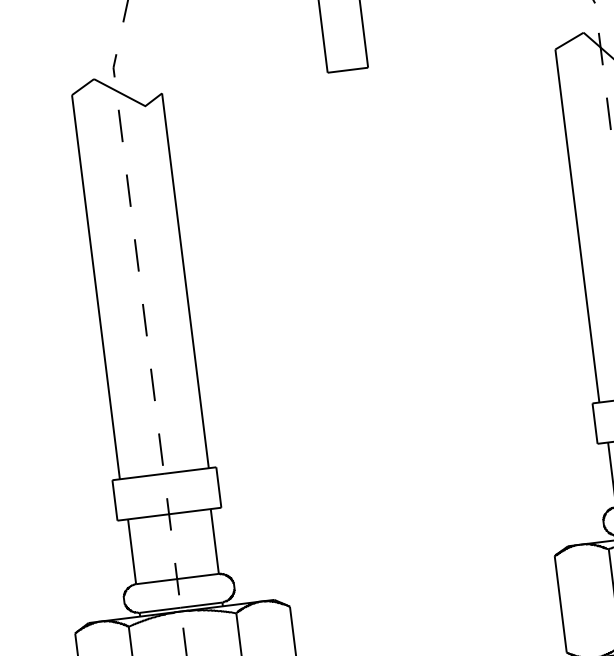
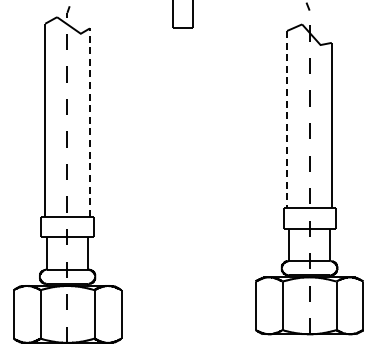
line: (578, 225) -> (287, 119), solid -> dashed
line: (184, 280) -> (89, 122), solid -> dashed

